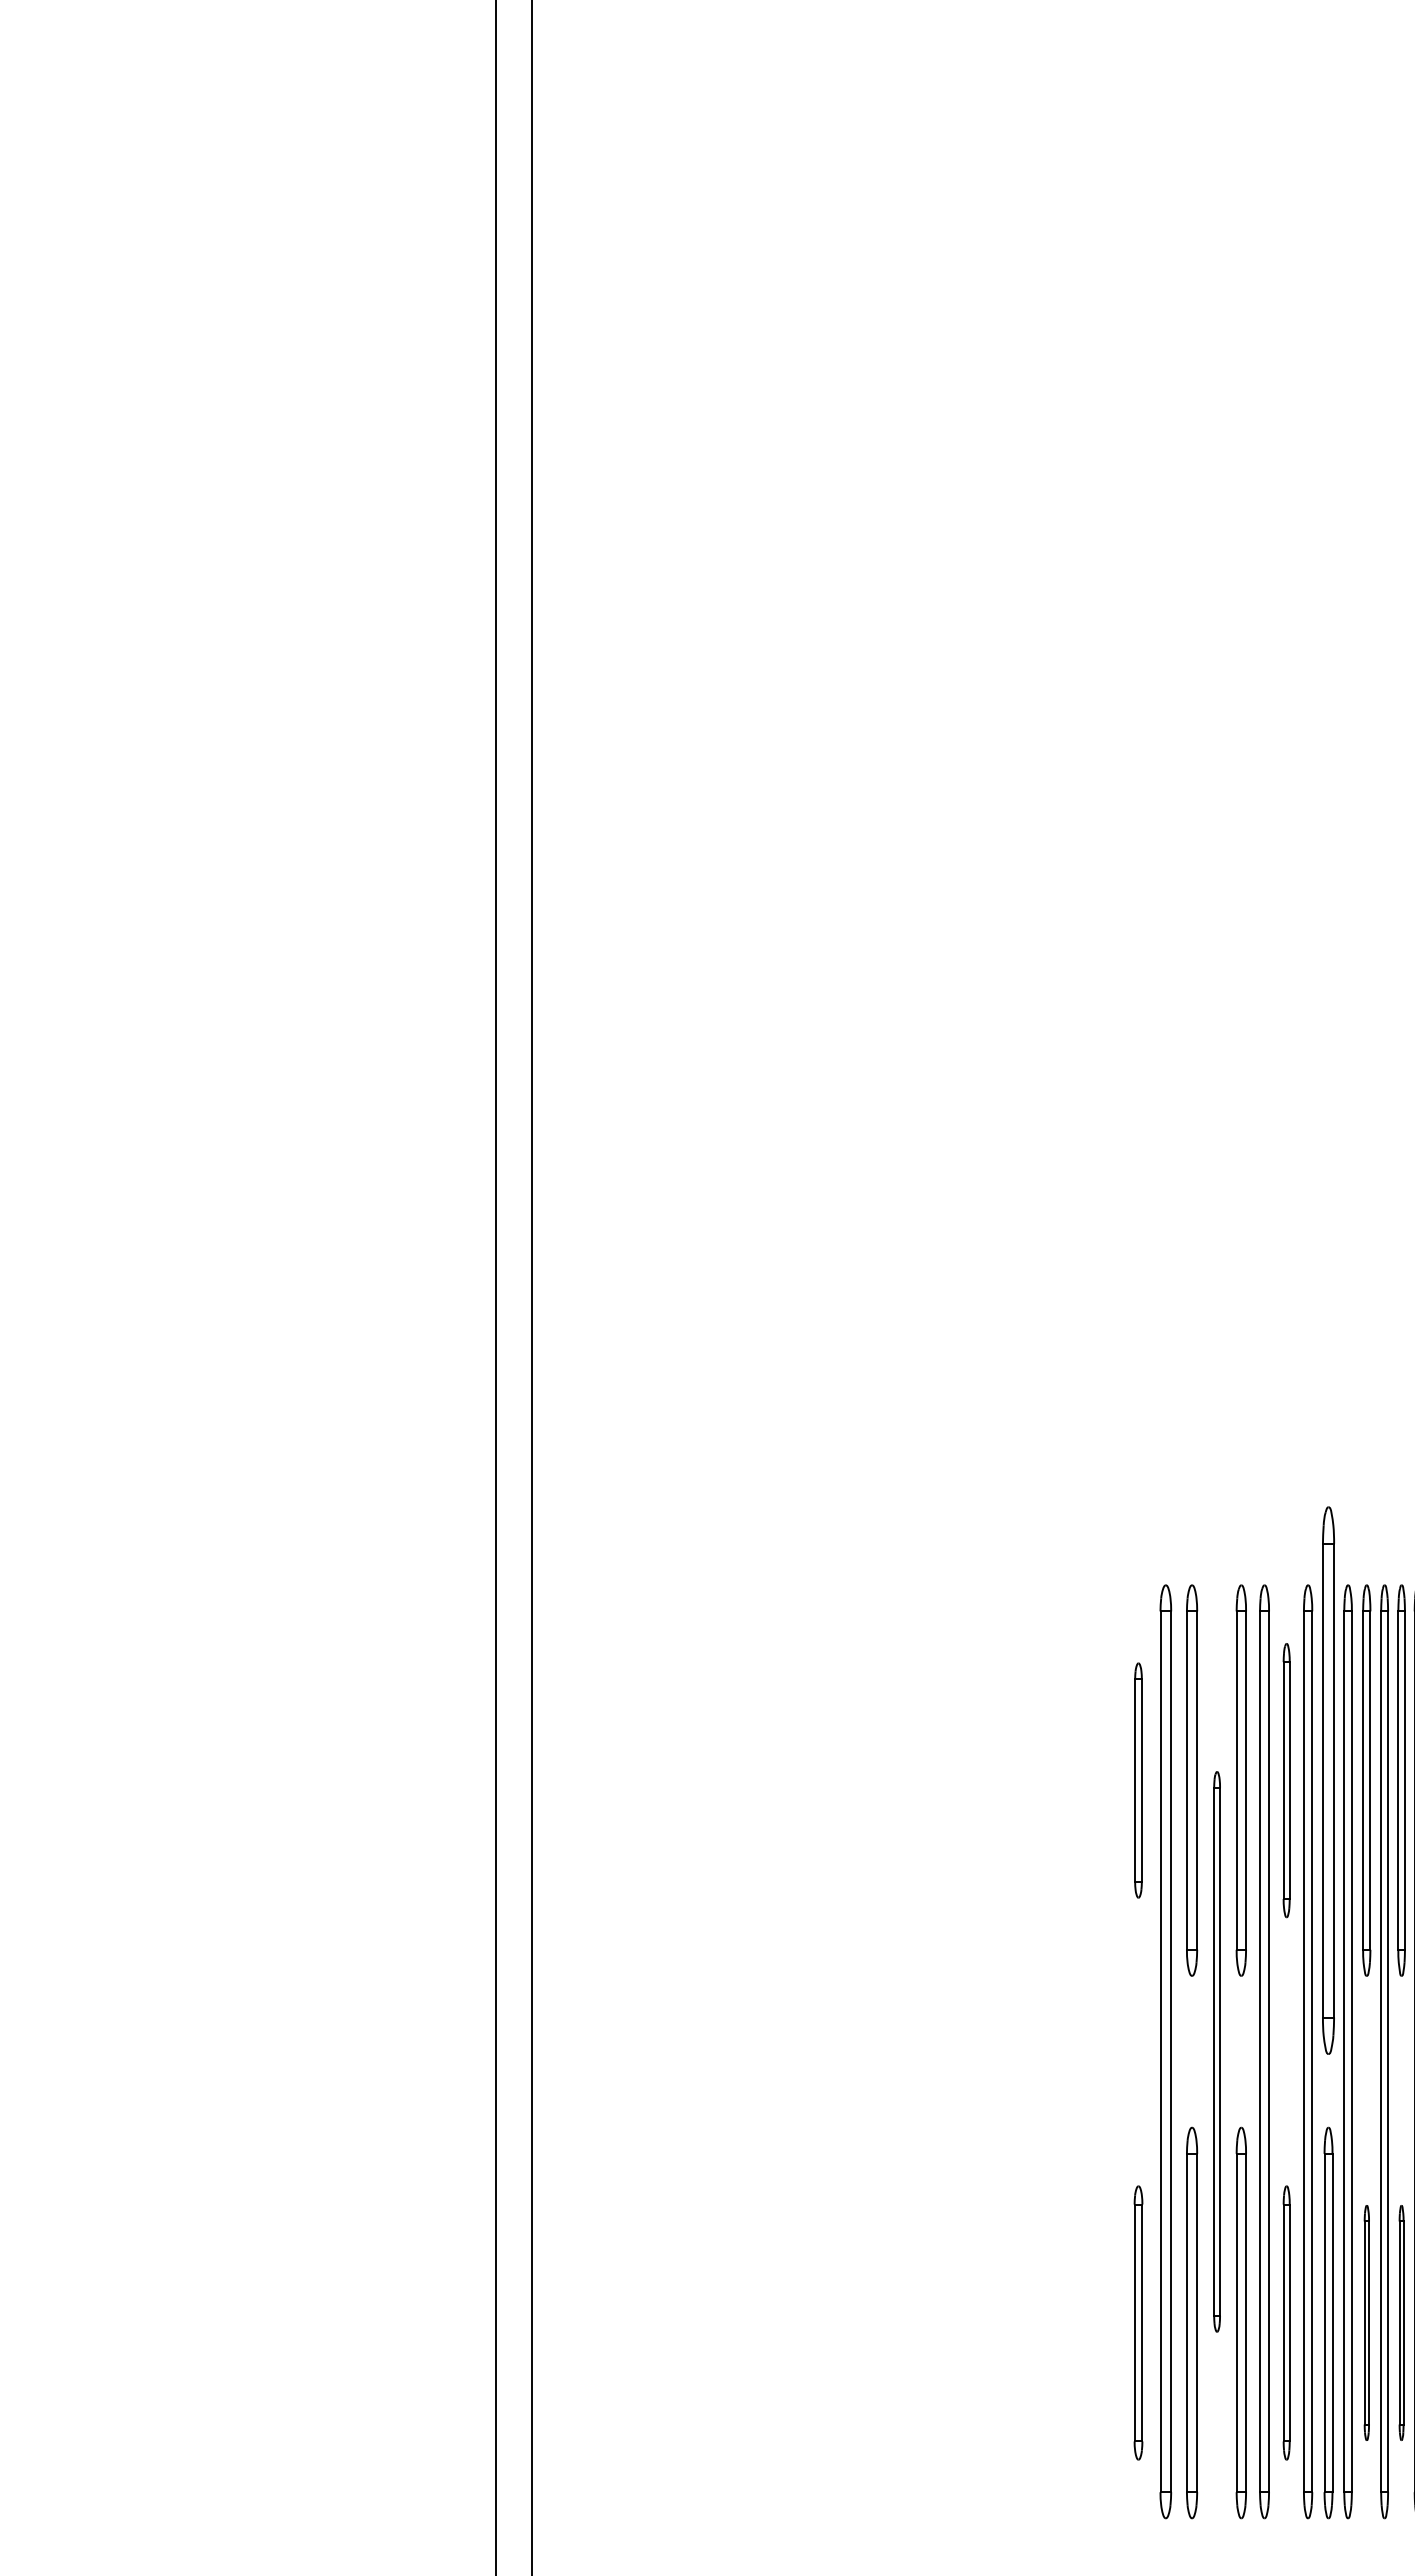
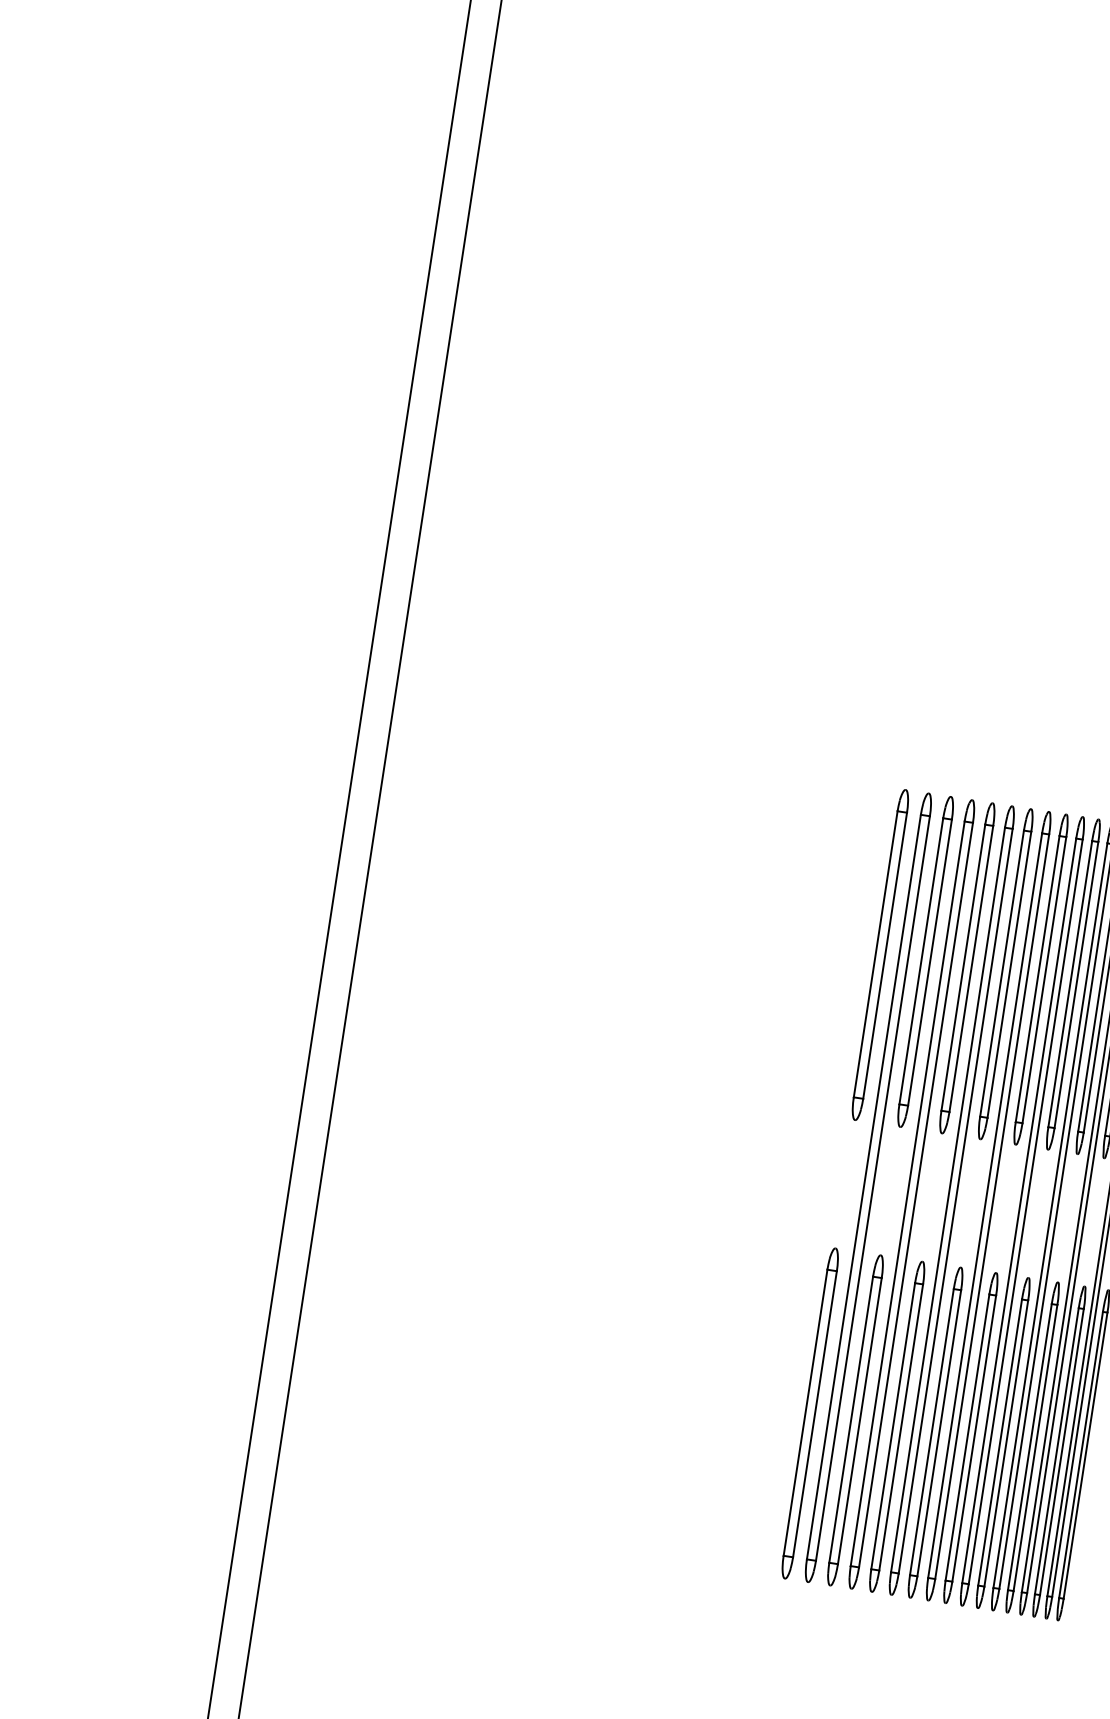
part: (1138, 1780) -> (880, 954), size x1.67
part: (1286, 1780) -> (1005, 974), size x1.43
part: (1328, 1780) -> (1041, 979), size x0.71
part: (1216, 2051) -> (911, 1194), size x1.67
part: (1138, 2322) -> (810, 1413), size x1.43
part: (1286, 2322) -> (935, 1432), size x1.43
part: (1366, 2322) -> (1003, 1442), size x1.67
part: (1401, 2322) -> (1032, 1447), size x1.67

